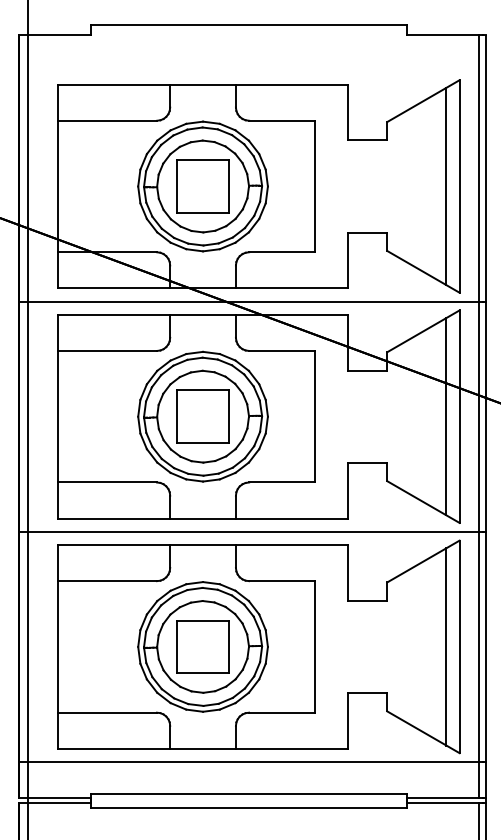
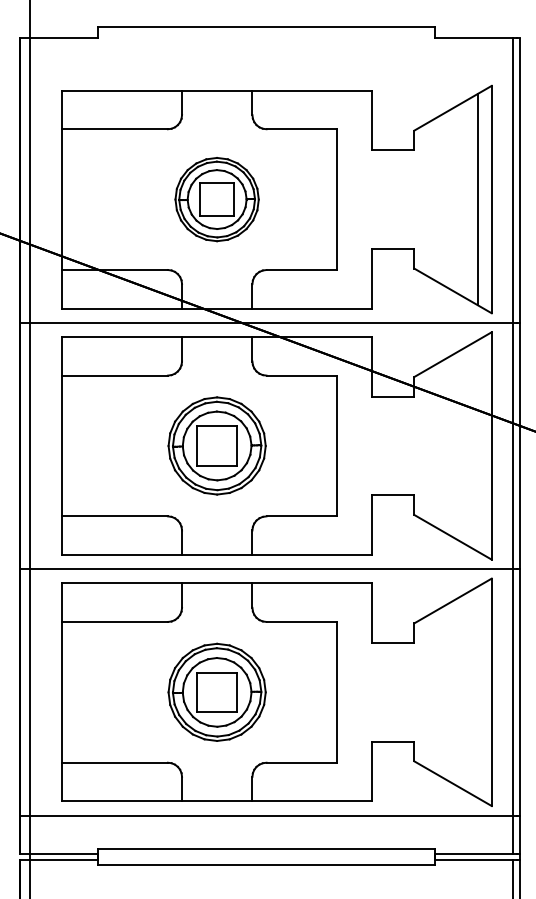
part: (202, 186) -> (216, 199), size x0.6
part: (202, 416) -> (216, 445), size x0.7
line: (446, 416) -> (477, 445), removed
line: (446, 646) -> (477, 691), removed
part: (202, 647) -> (216, 692), size x0.7

